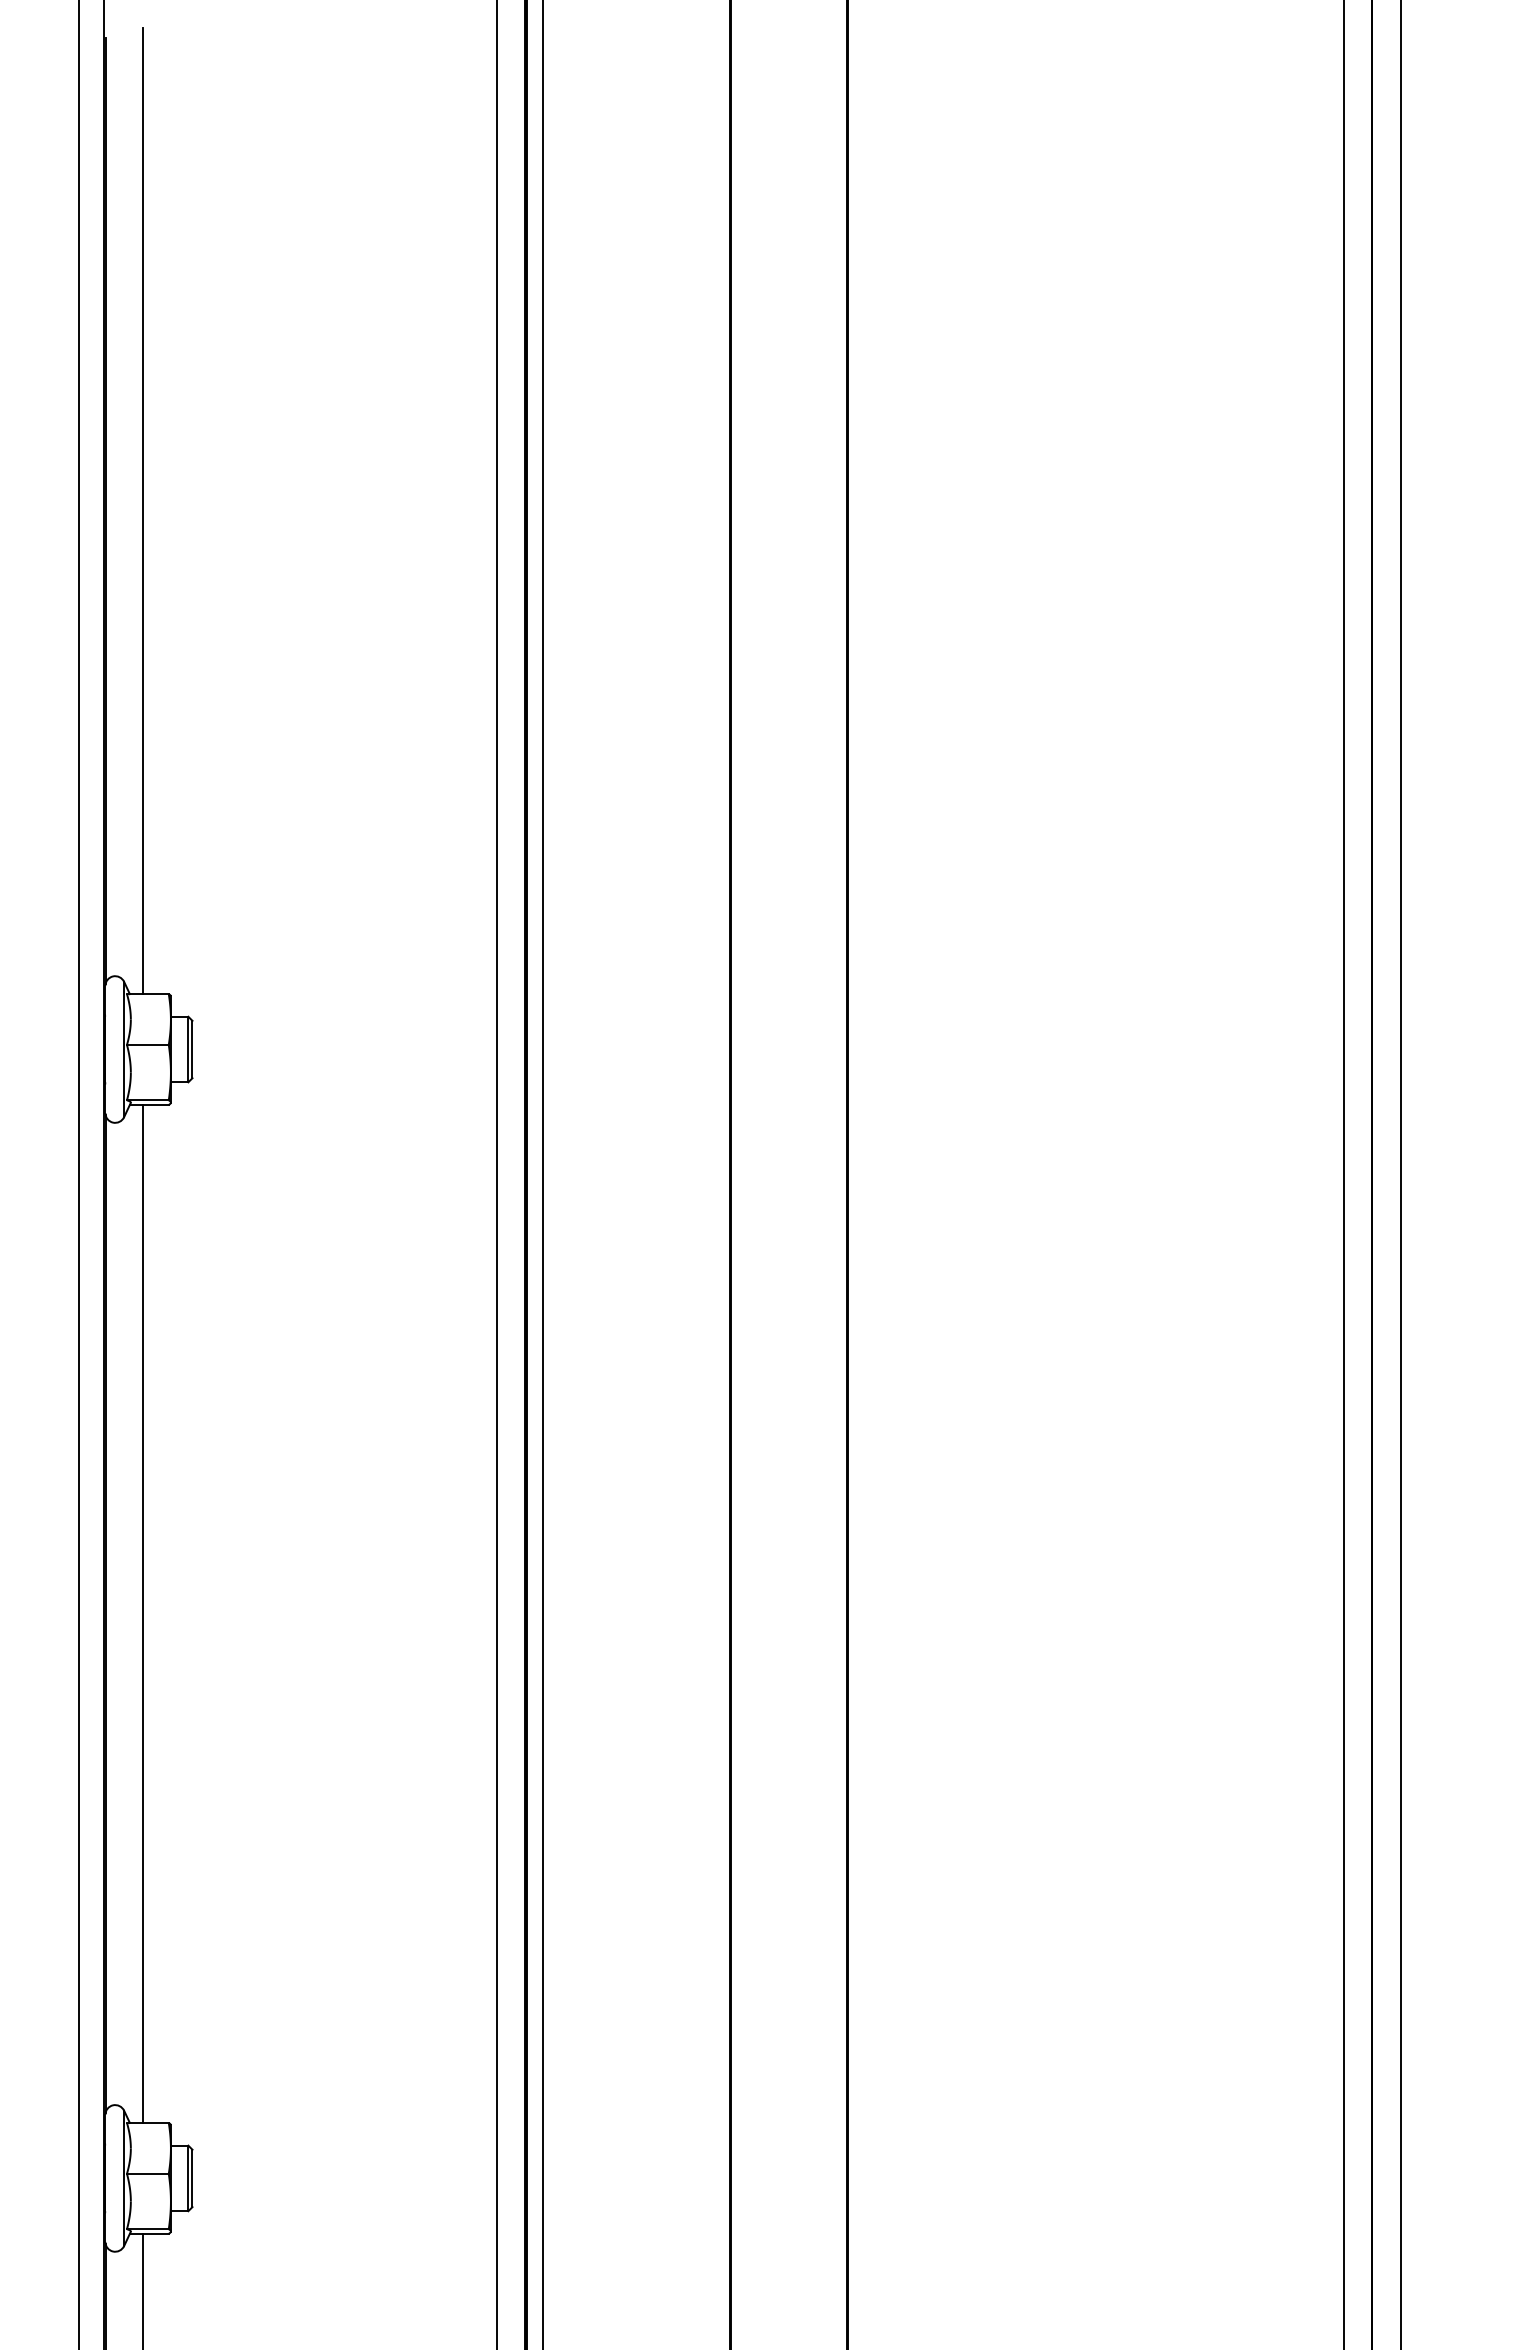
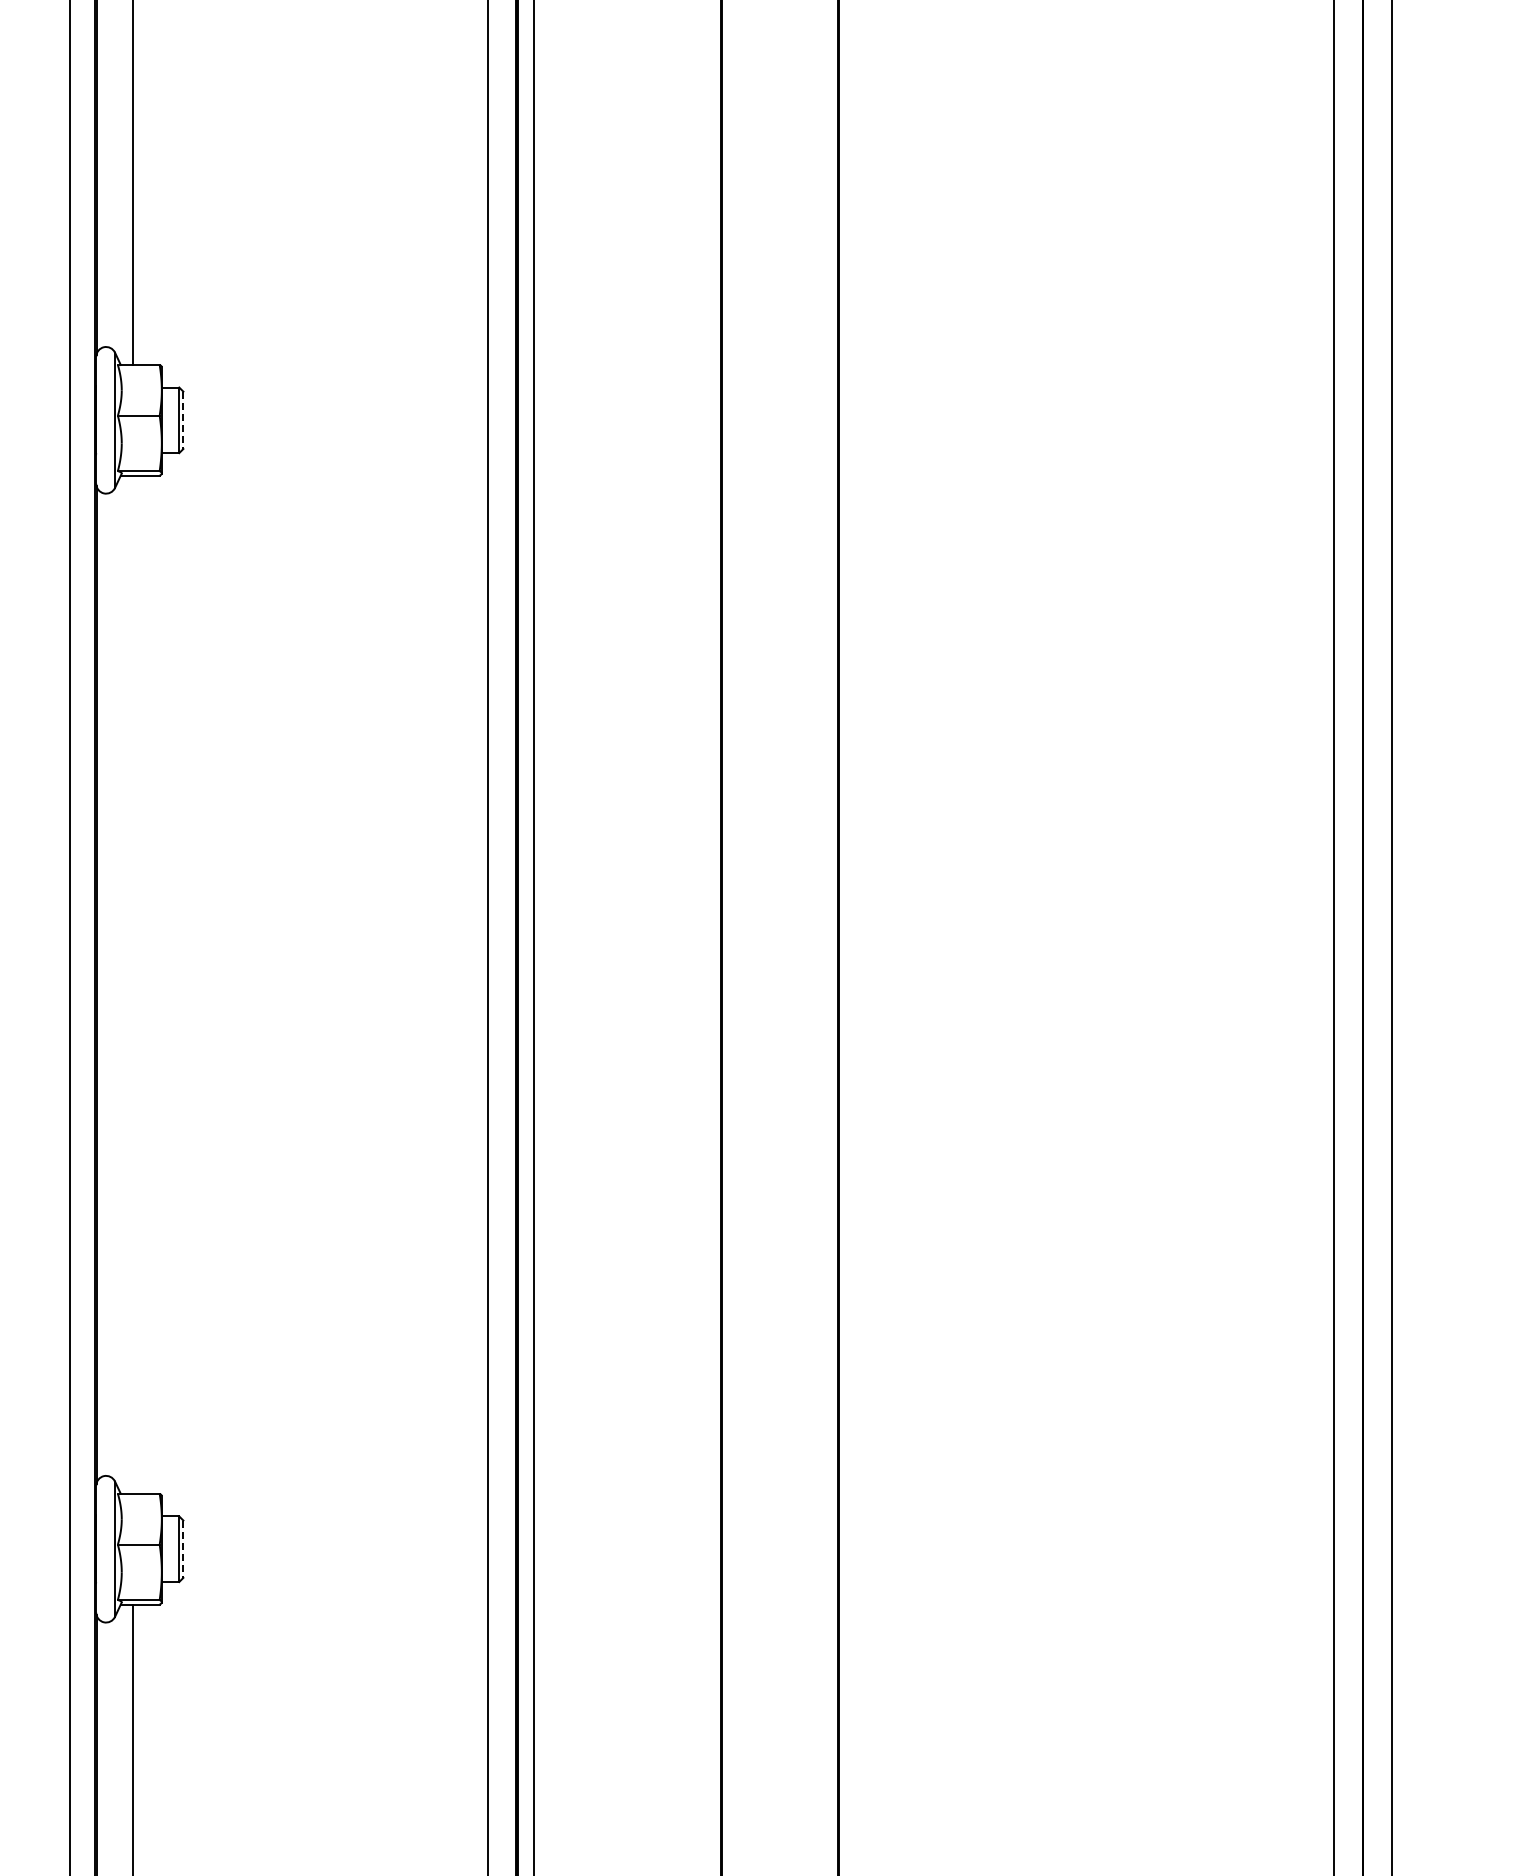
line: (192, 1049) -> (183, 420), solid -> dashed
line: (142, 1613) -> (133, 984), removed
line: (192, 2178) -> (183, 1549), solid -> dashed

